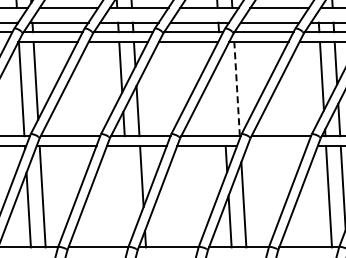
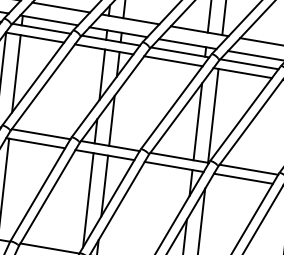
line: (237, 88) -> (213, 115), dashed -> solid
line: (222, 97) -> (197, 121), added
line: (277, 146) -> (243, 179), added
line: (127, 193) -> (87, 200), added

